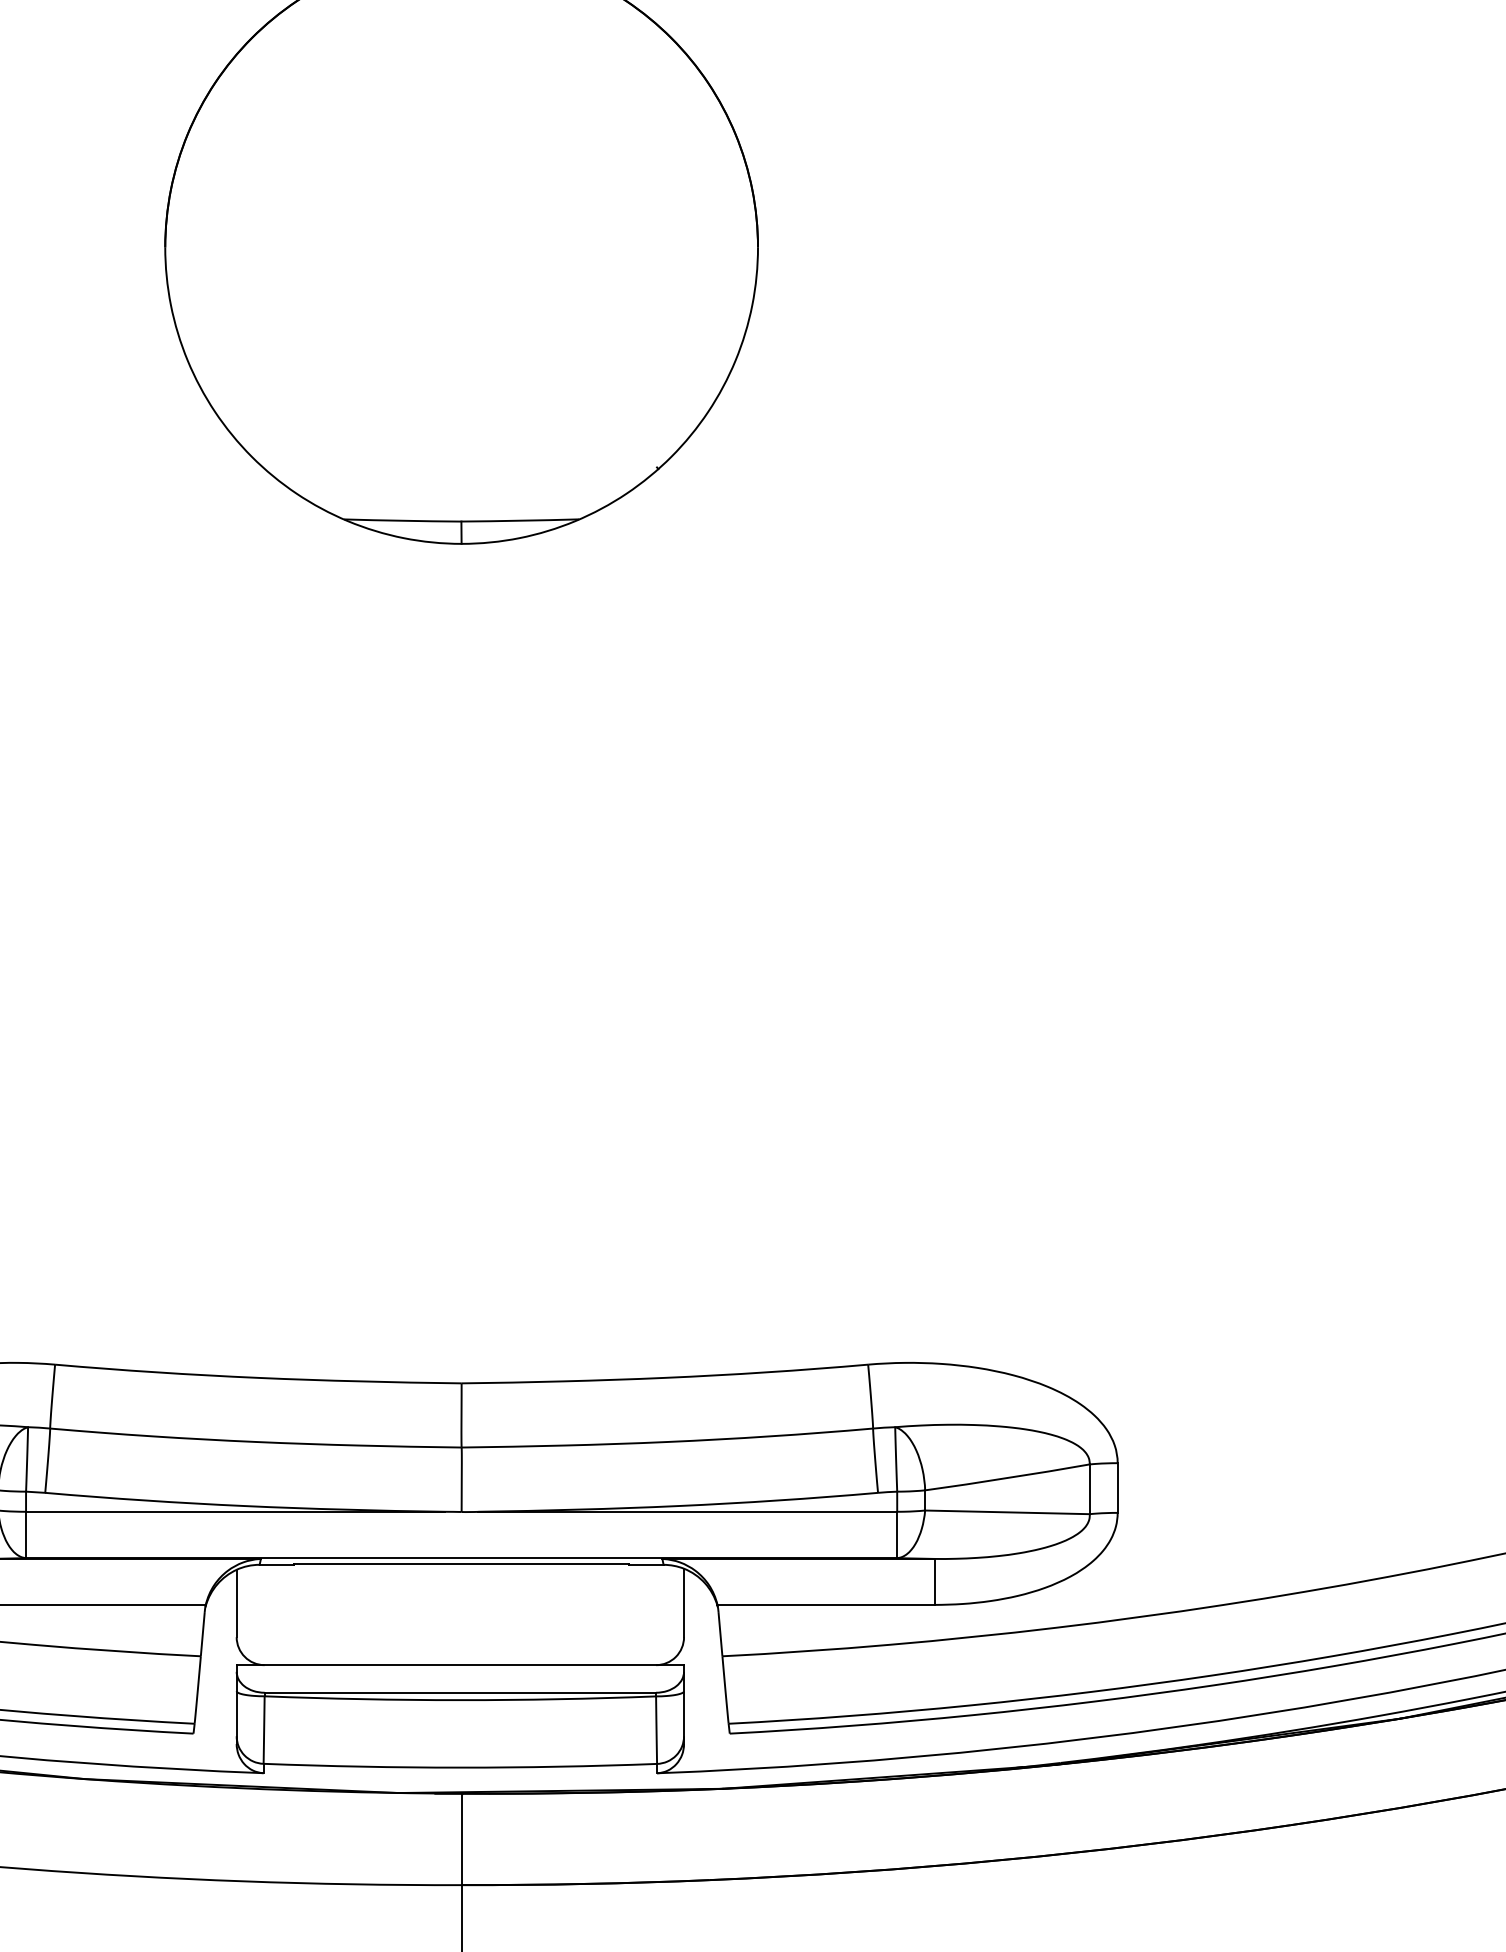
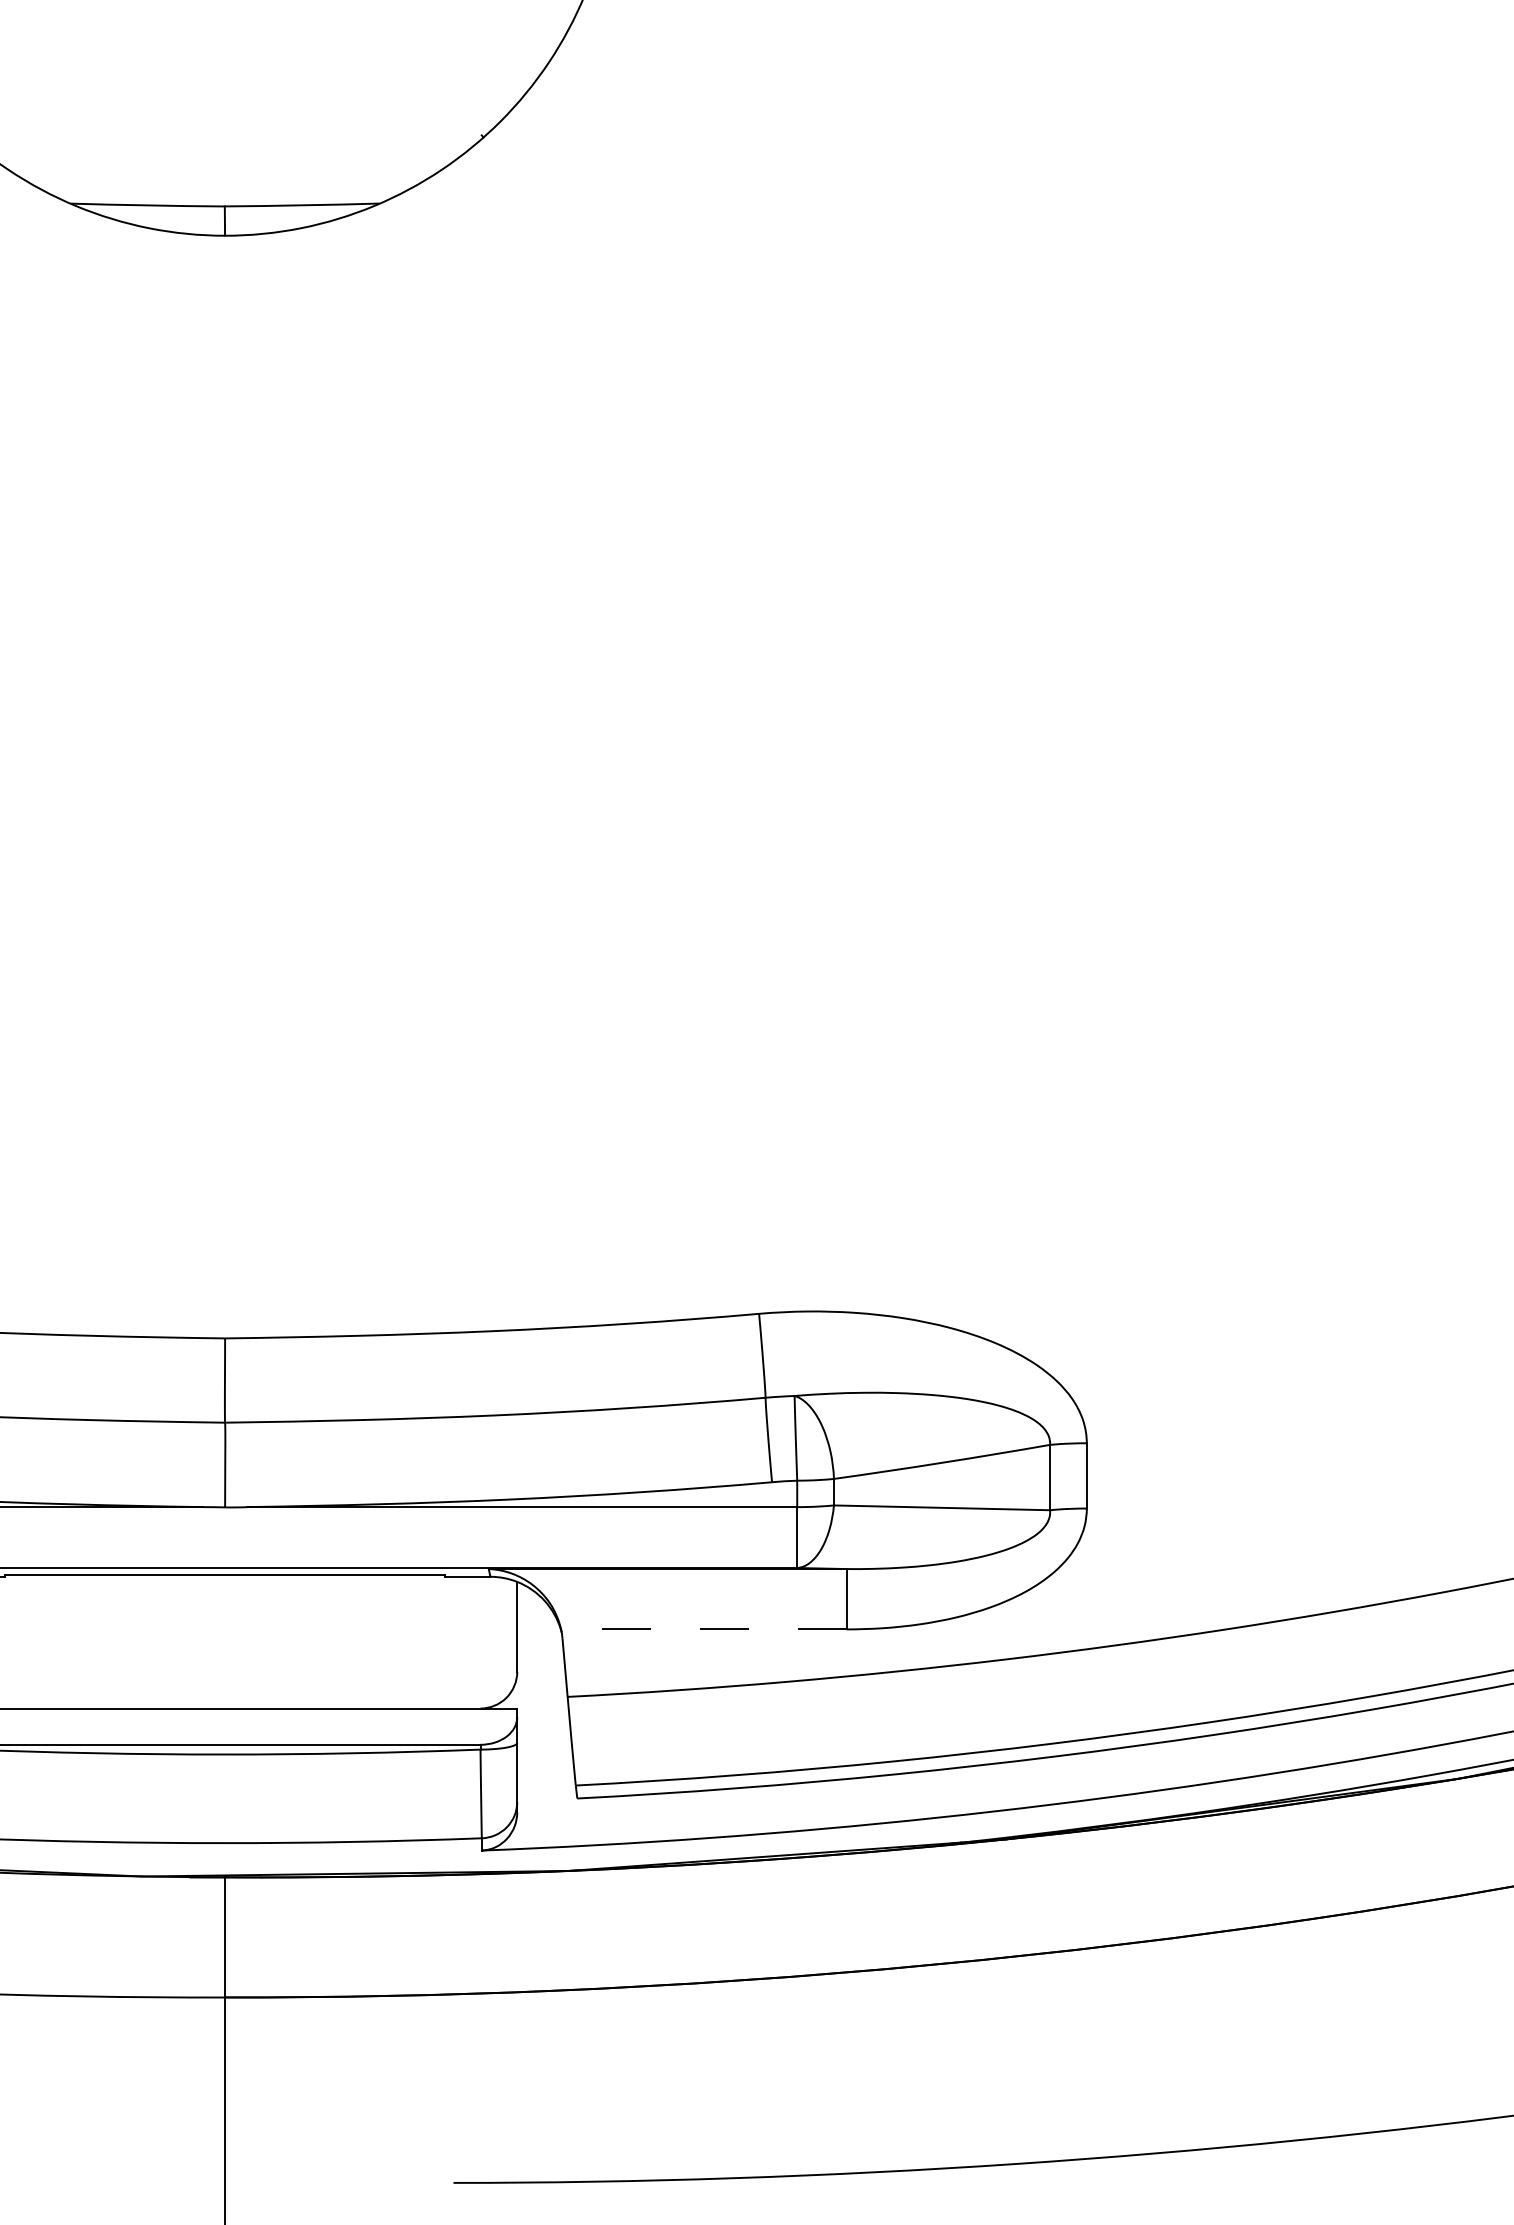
line: (826, 1604) -> (704, 1628), solid -> dashed

